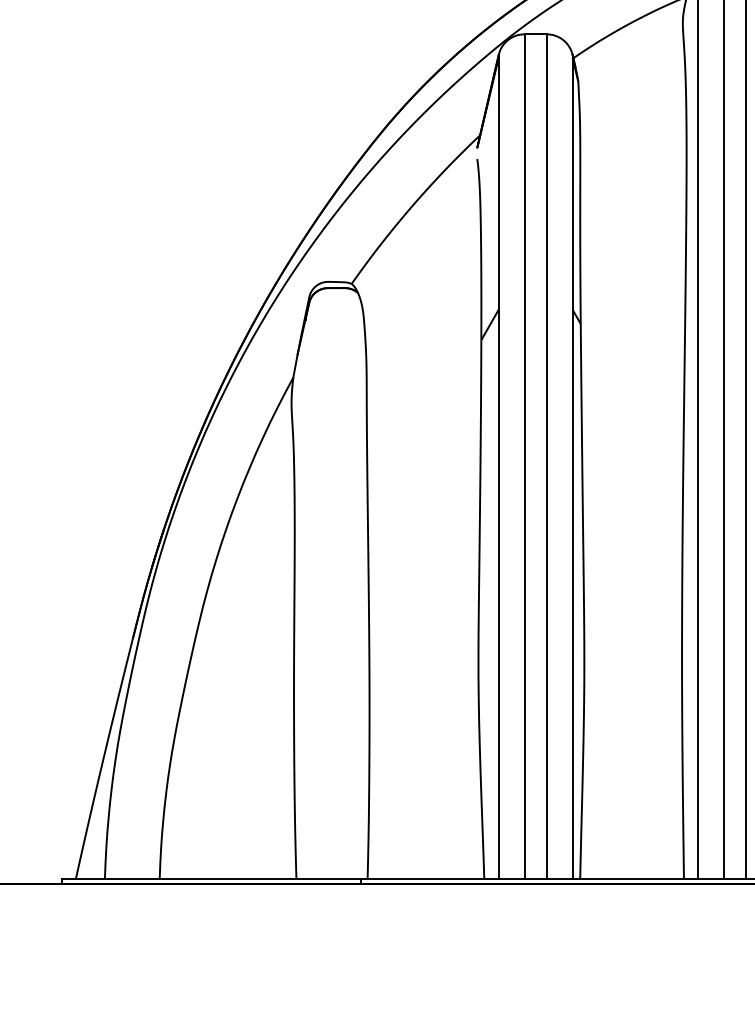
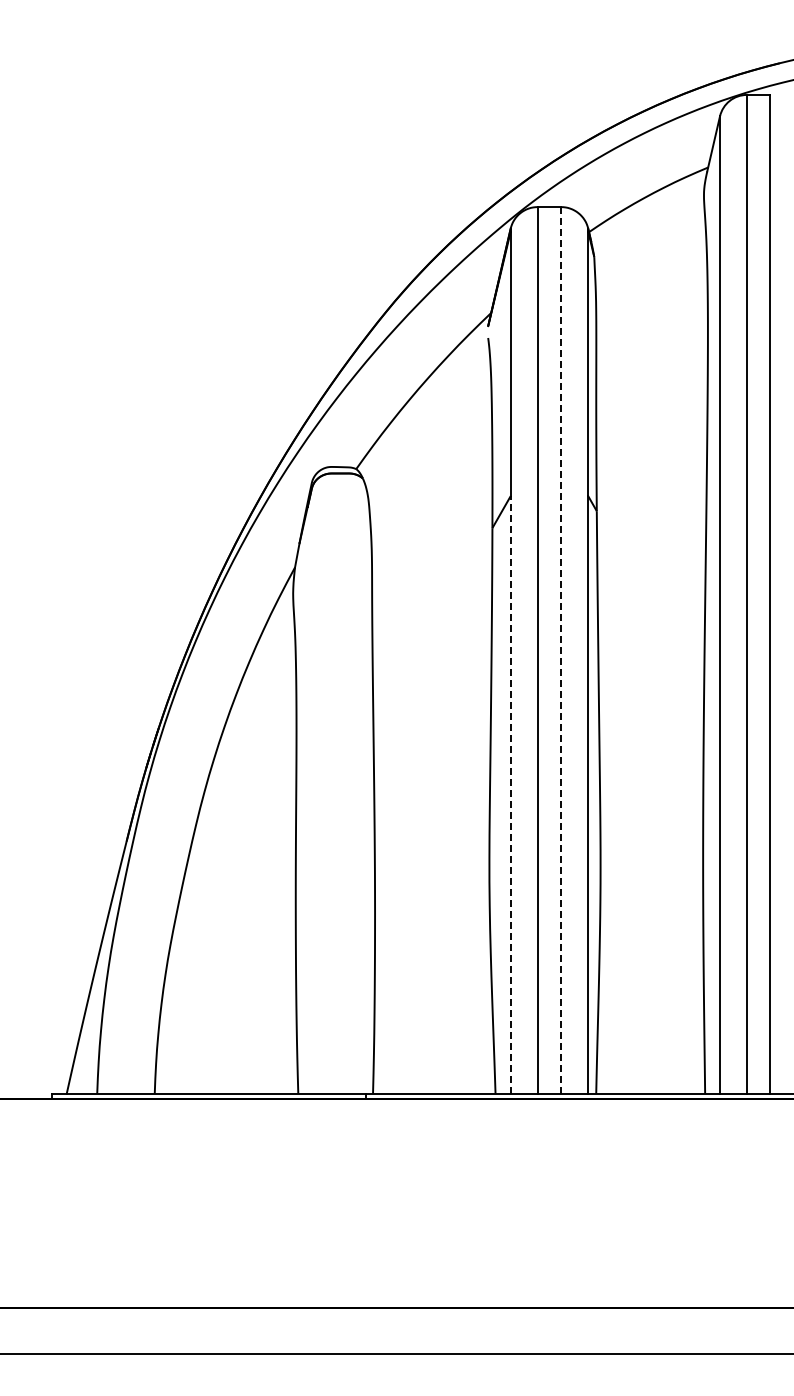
line: (547, 455) -> (561, 649), solid -> dashed
line: (498, 593) -> (510, 794), solid -> dashed

